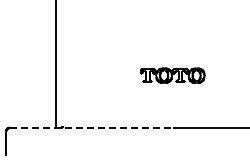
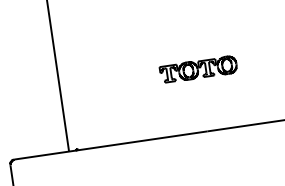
line: (91, 127) -> (111, 145), dashed -> solid

